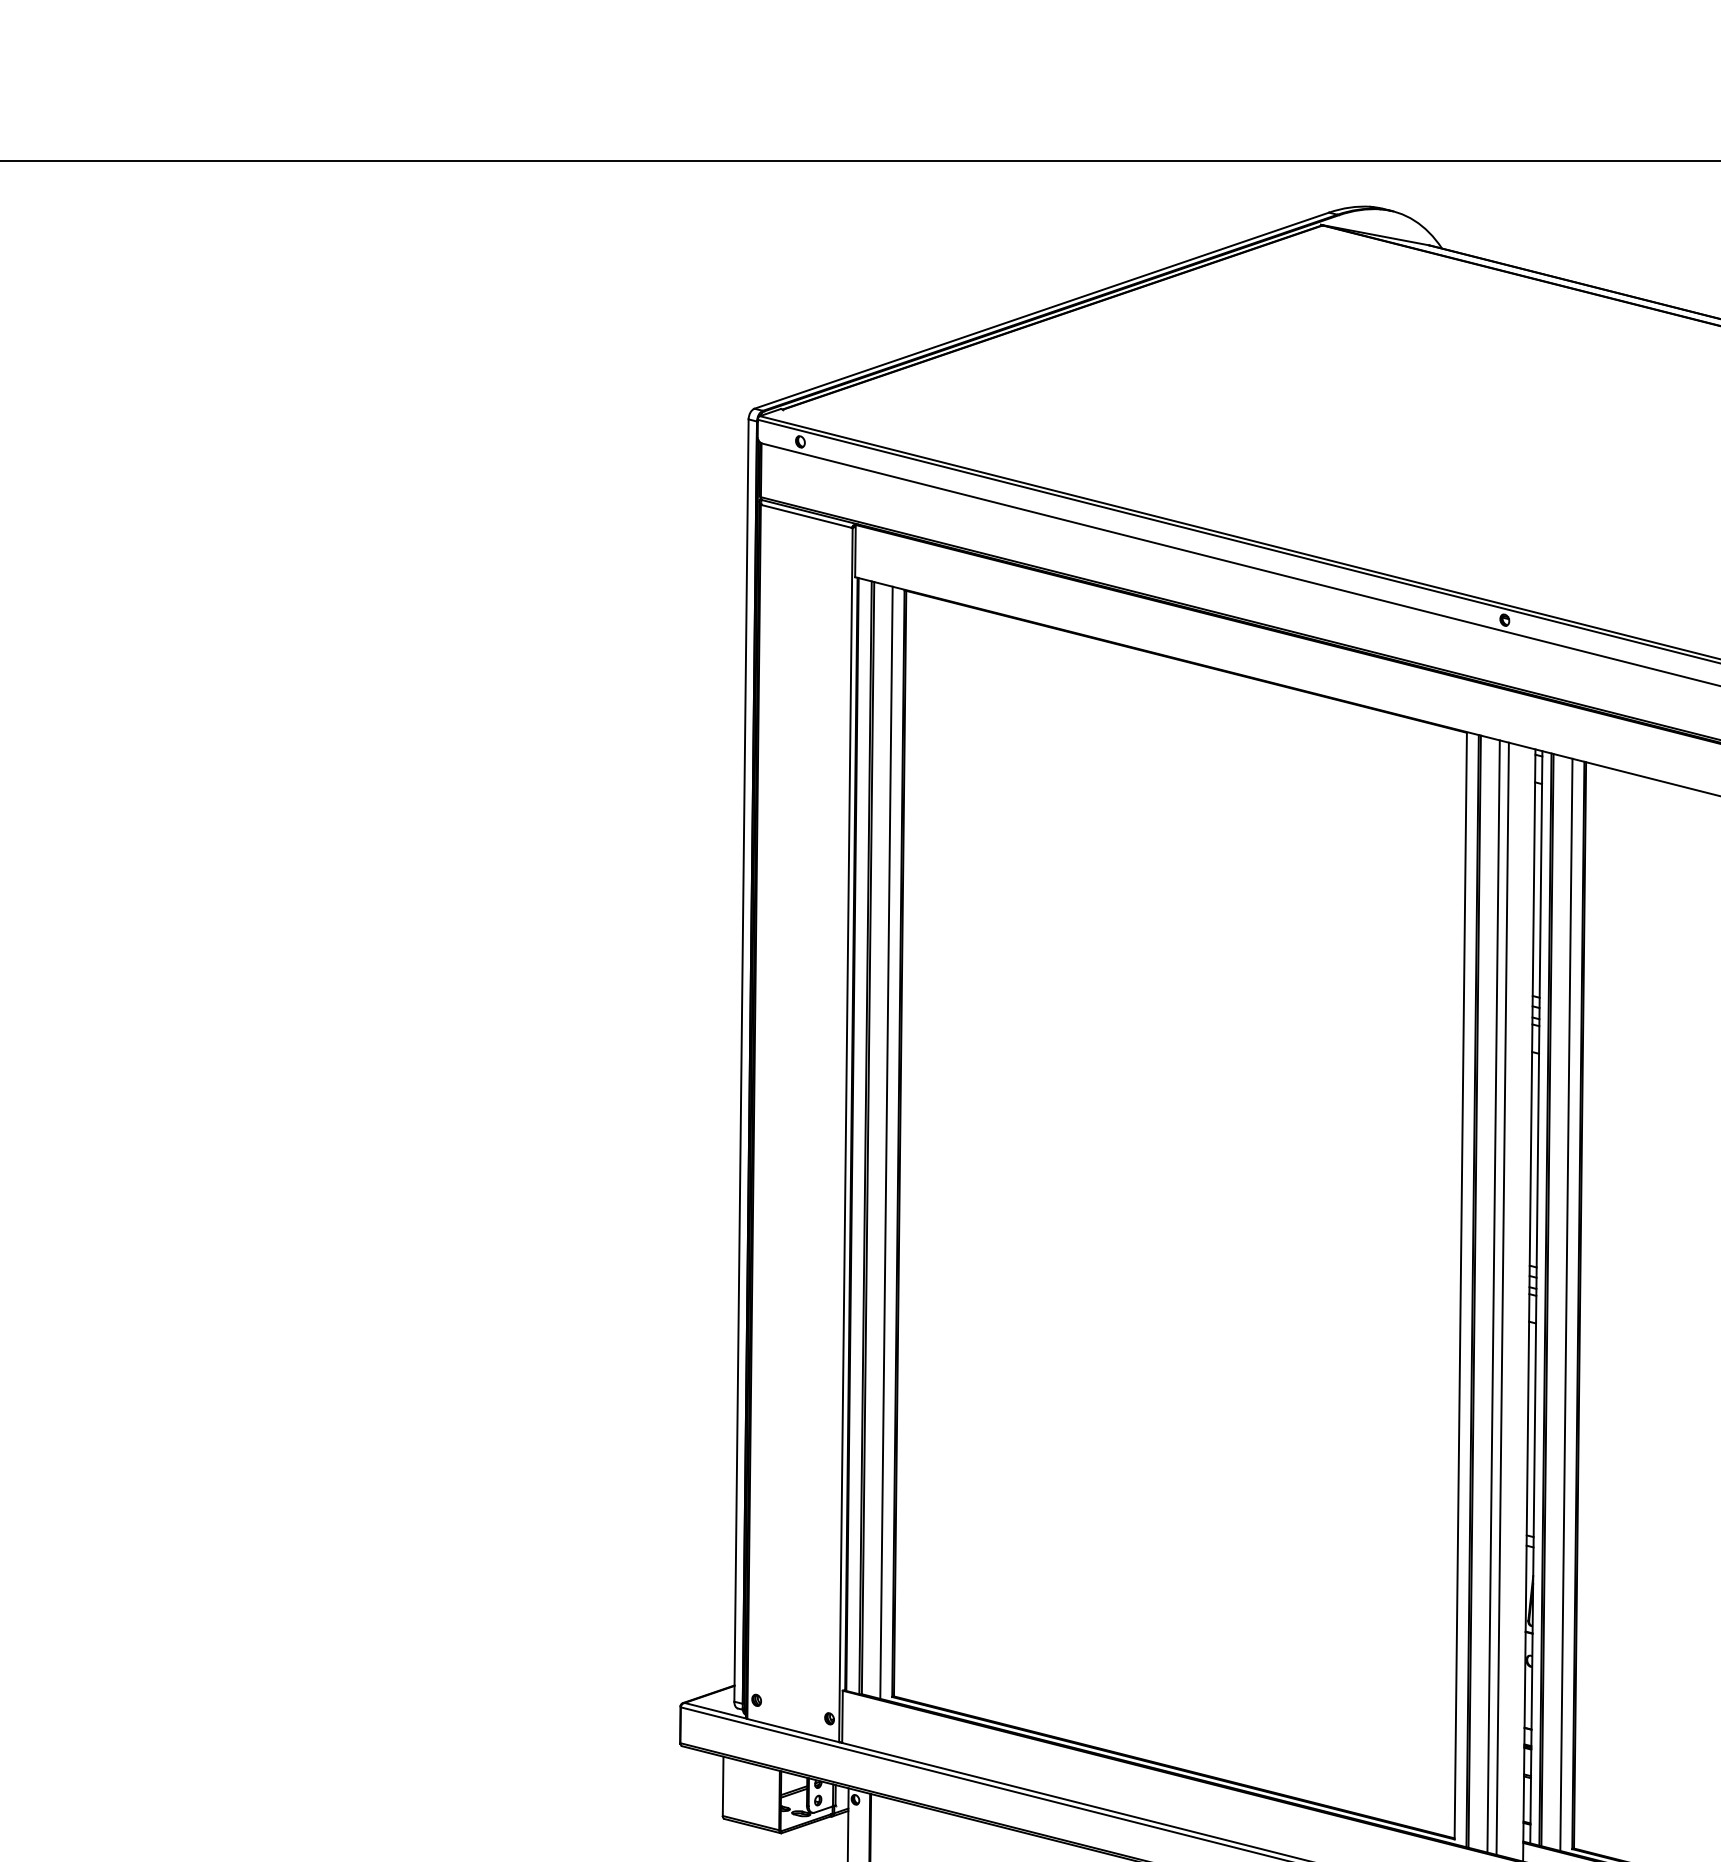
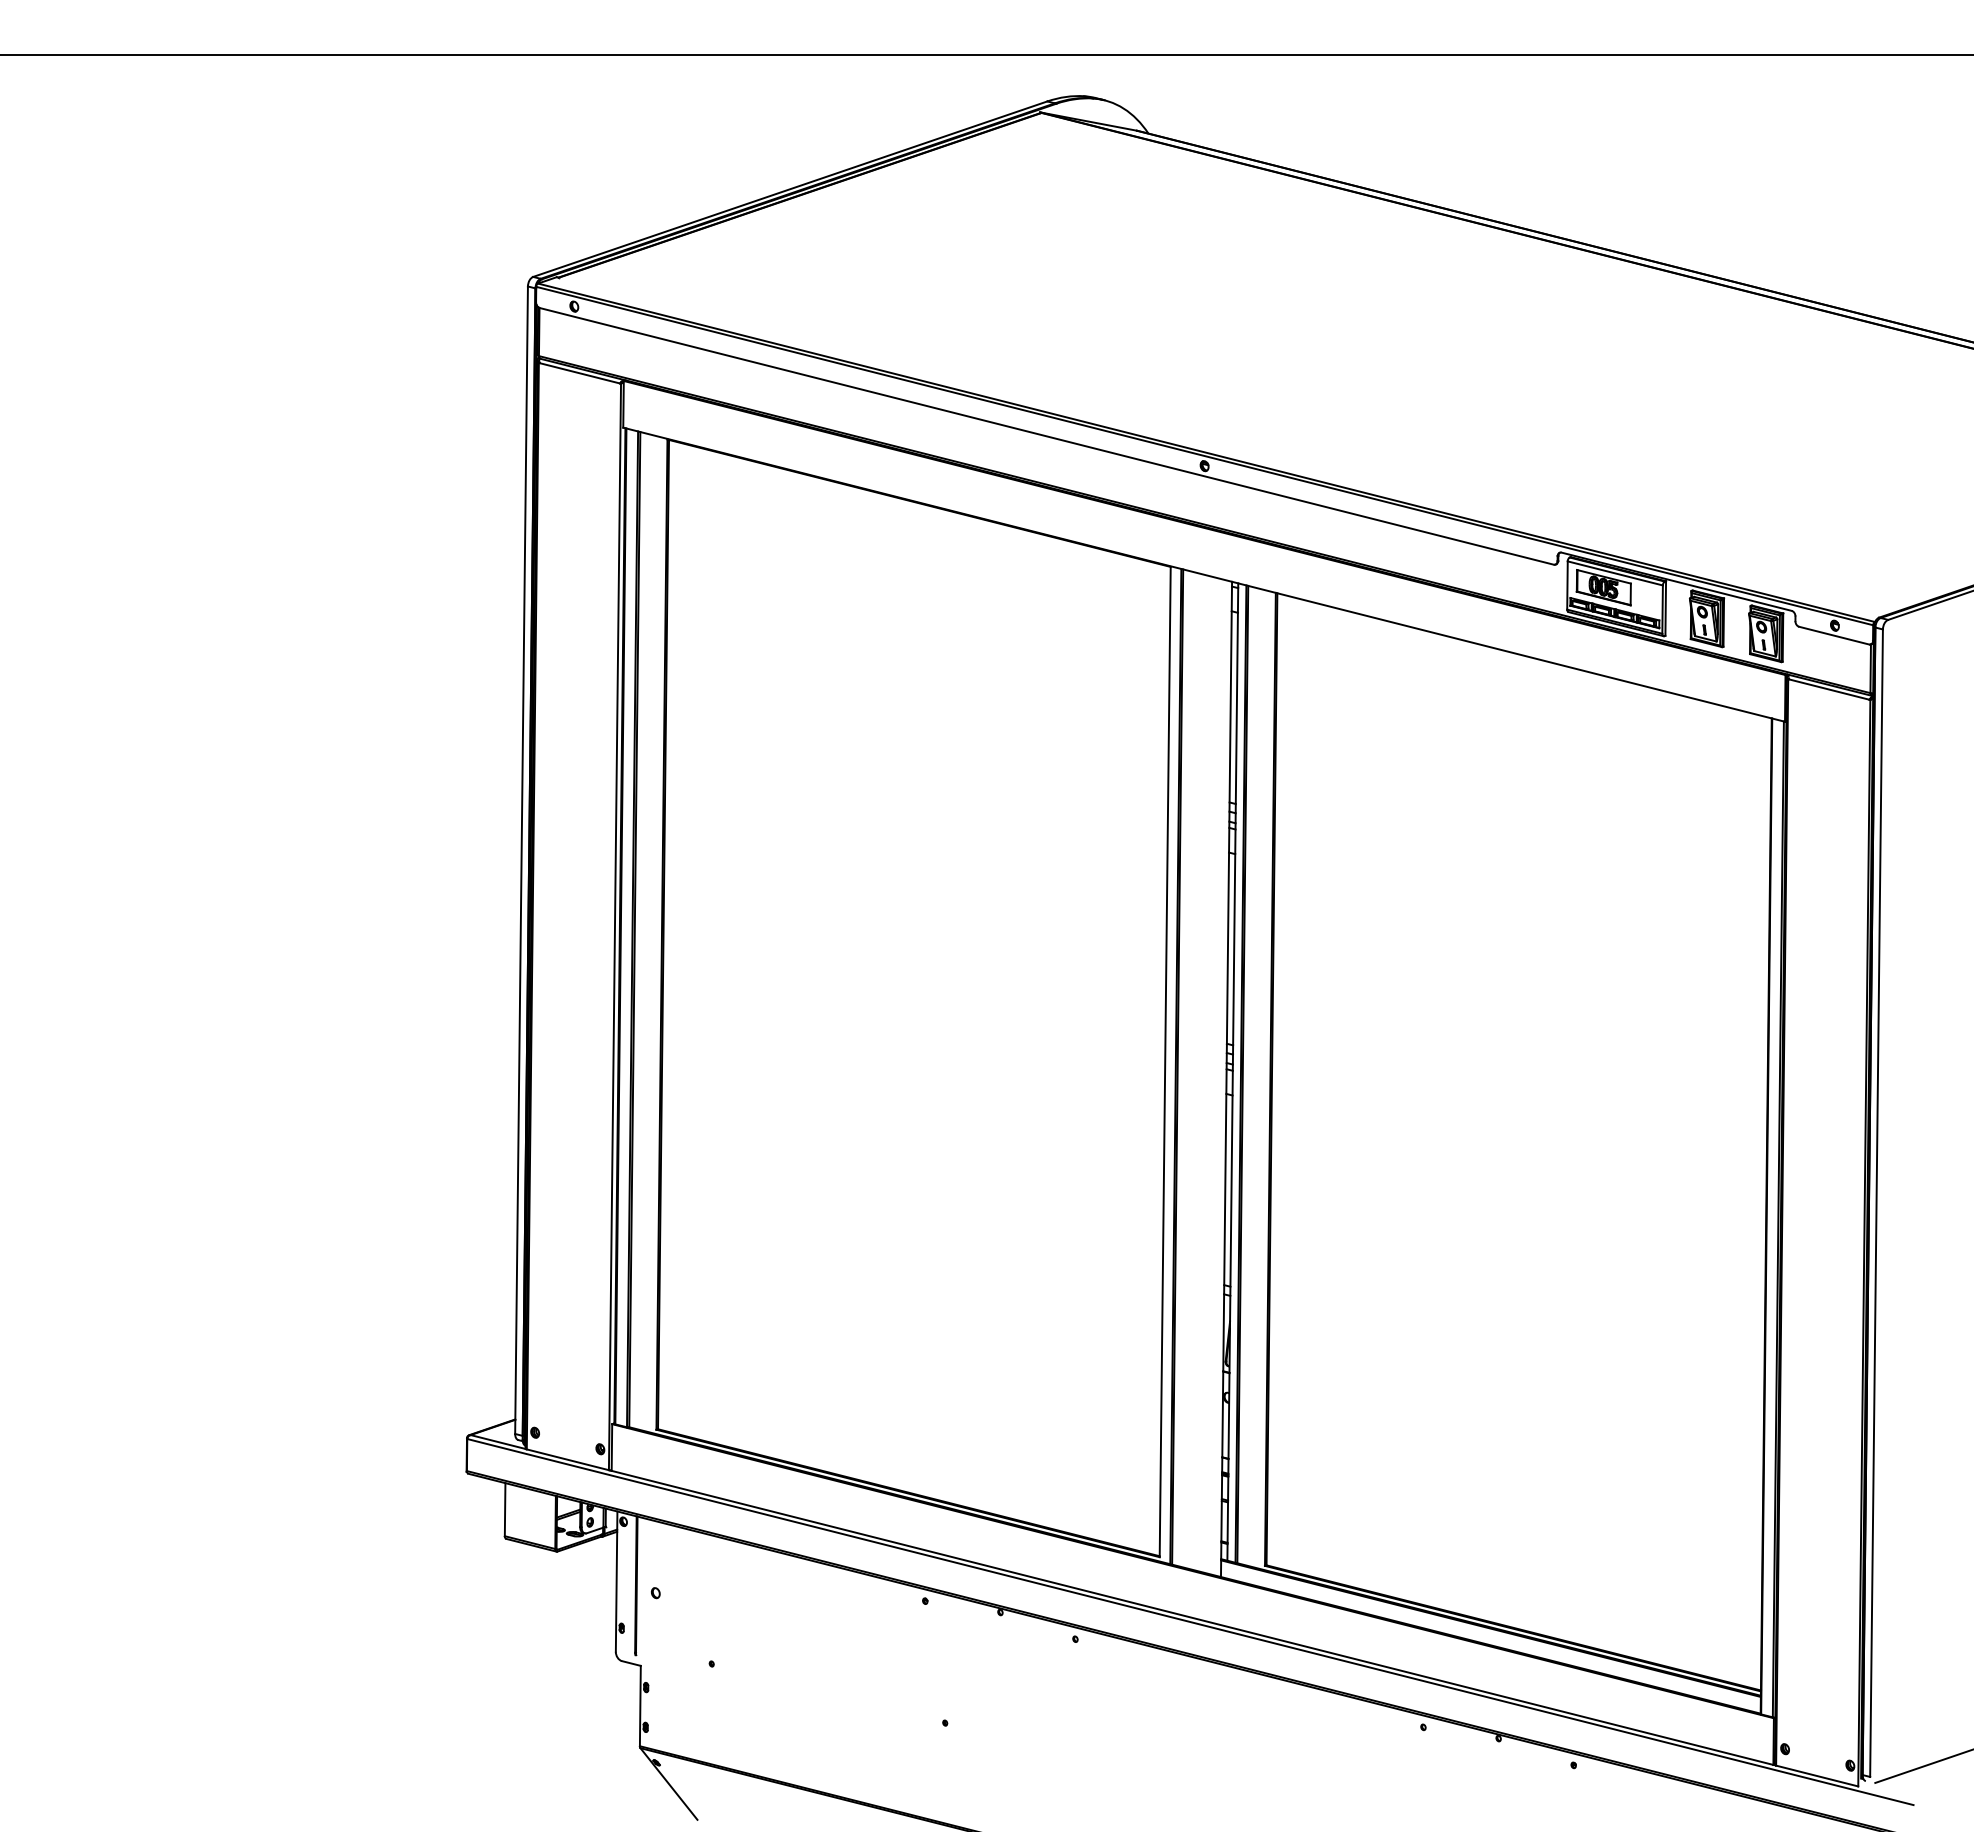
line: (885, 1142) -> (650, 933), removed
line: (1493, 1295) -> (1194, 1070), removed
line: (1502, 1298) -> (1202, 1073), removed
line: (1566, 1304) -> (1259, 1078), removed

